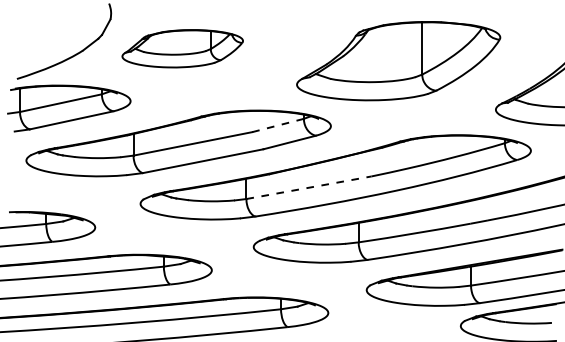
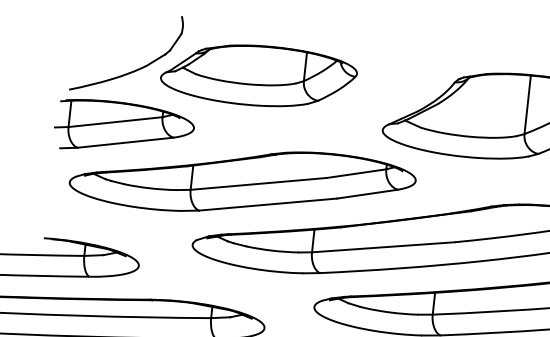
part: (182, 48) -> (258, 75), size x1.43
line: (278, 125) -> (356, 173), dashed -> solid
line: (308, 187) -> (383, 246), dashed -> solid

